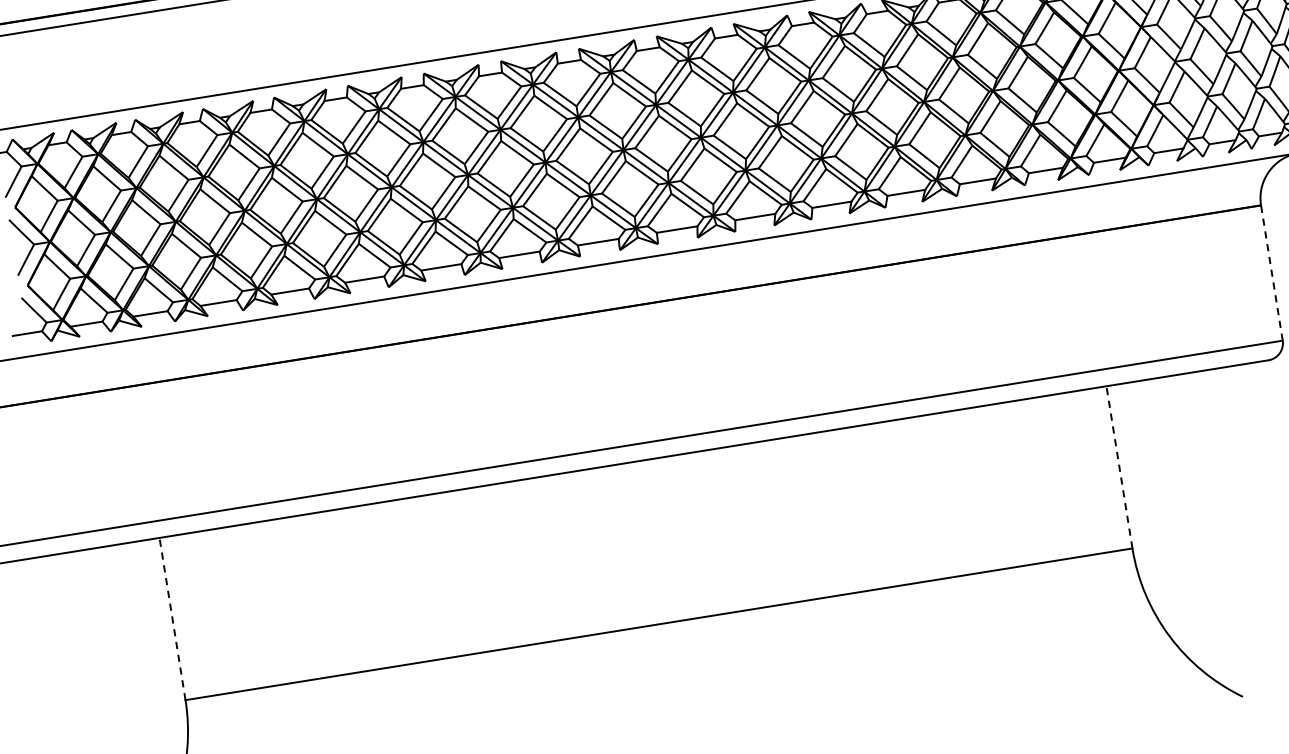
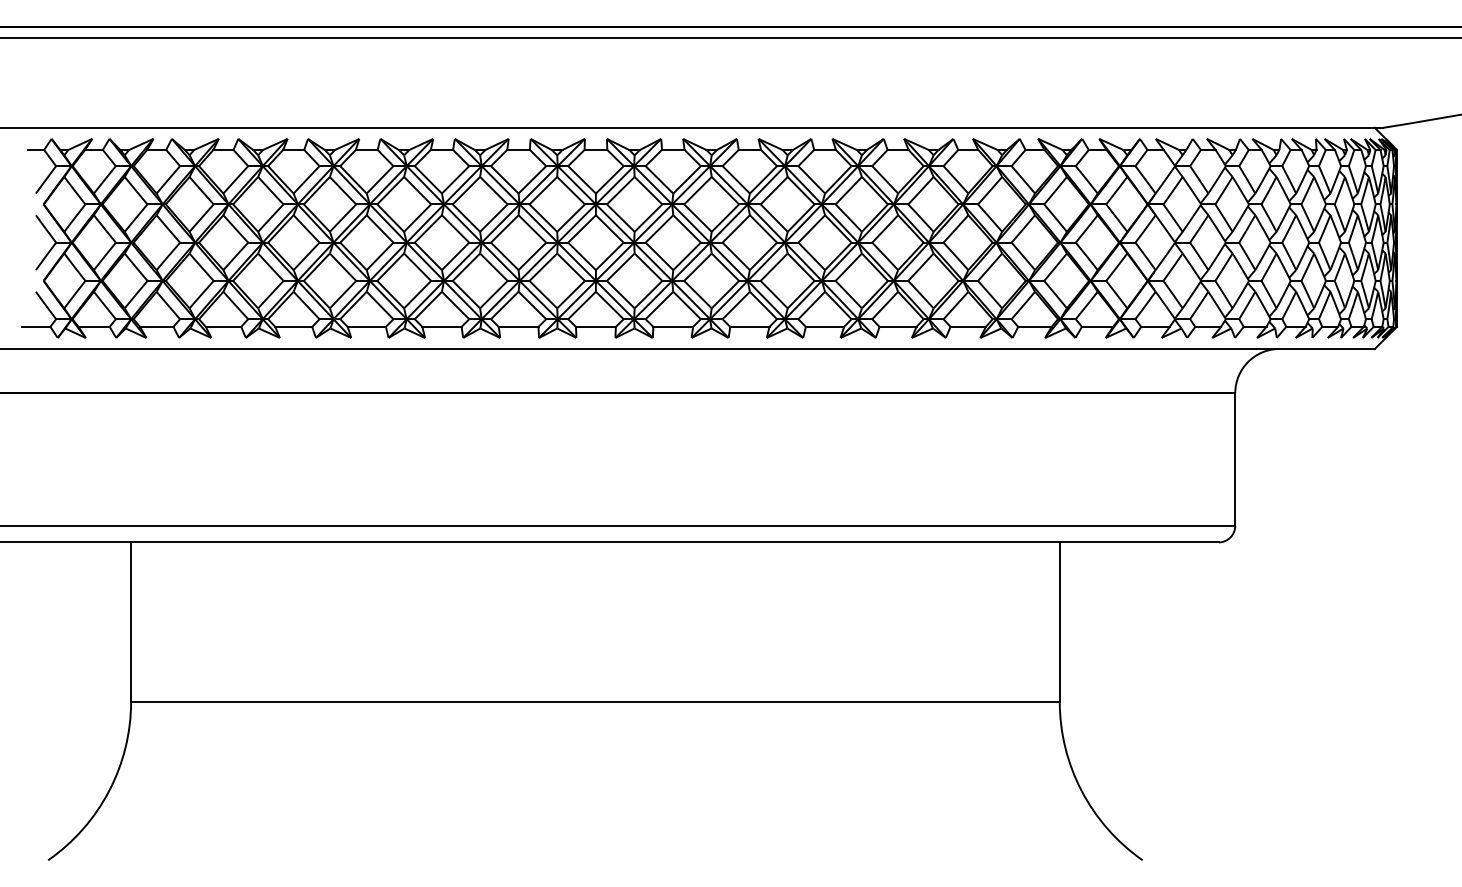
line: (1272, 272) -> (1235, 459), dashed -> solid
line: (1119, 466) -> (1059, 621), dashed -> solid
line: (172, 618) -> (131, 621), dashed -> solid

